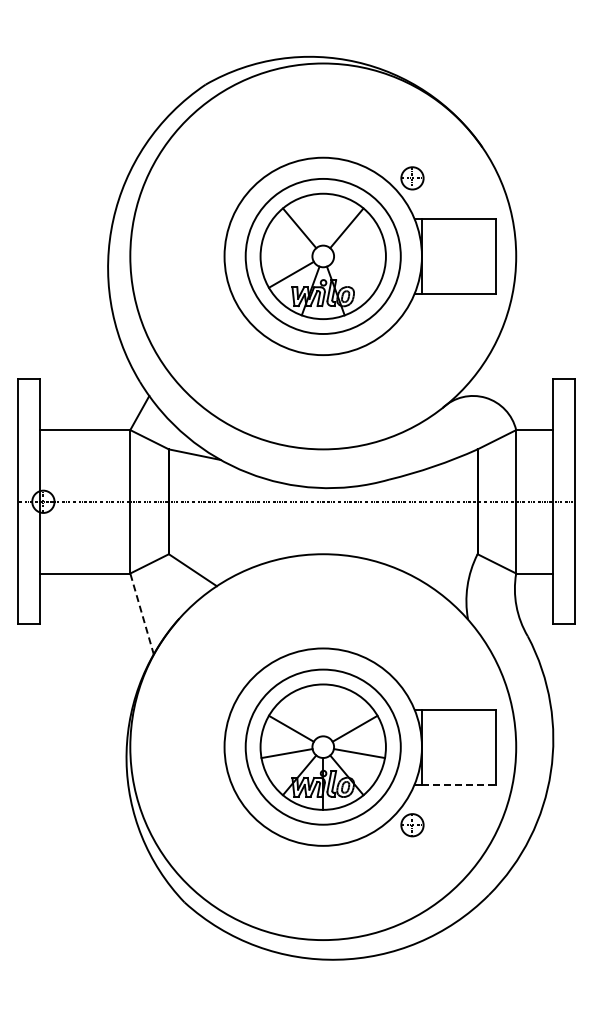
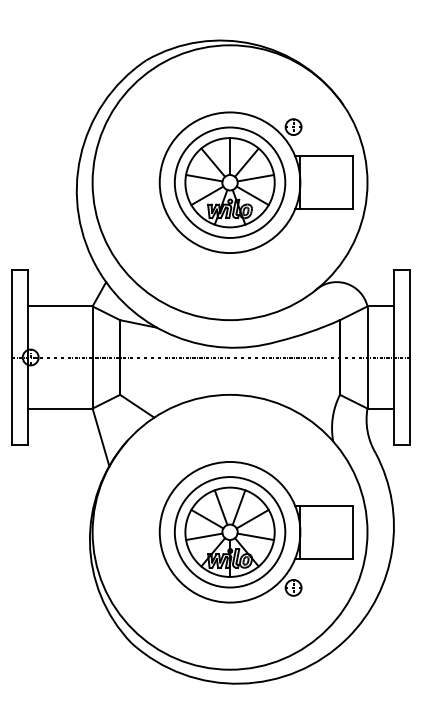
line: (323, 219) -> (230, 156), added
line: (286, 249) -> (203, 177), added
line: (359, 249) -> (255, 177), added
line: (354, 274) -> (252, 195), added
line: (141, 613) -> (100, 437), dashed -> solid
line: (310, 712) -> (220, 507), added
line: (335, 712) -> (238, 507), added
line: (458, 784) -> (326, 558), dashed -> solid

